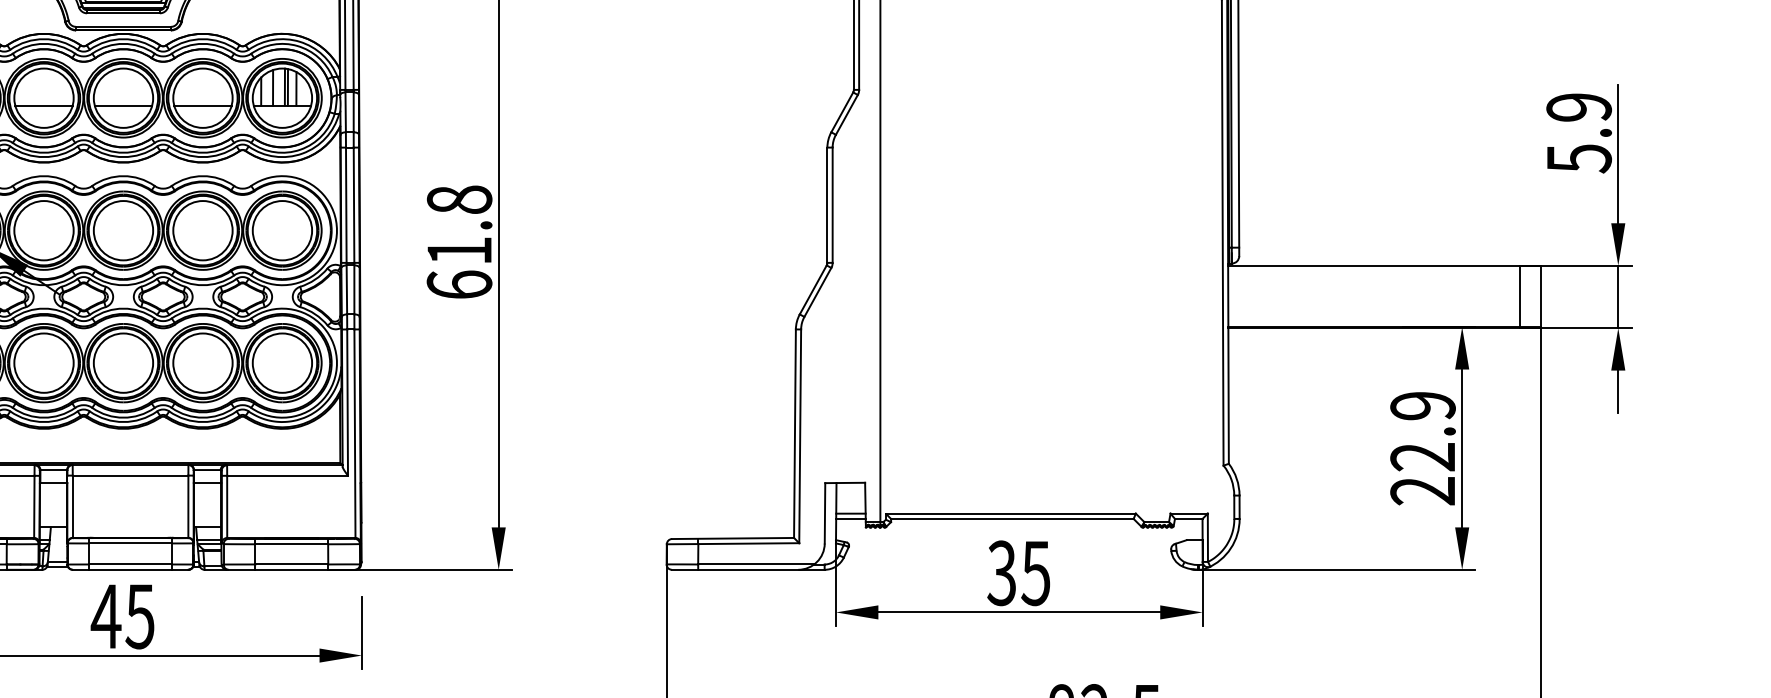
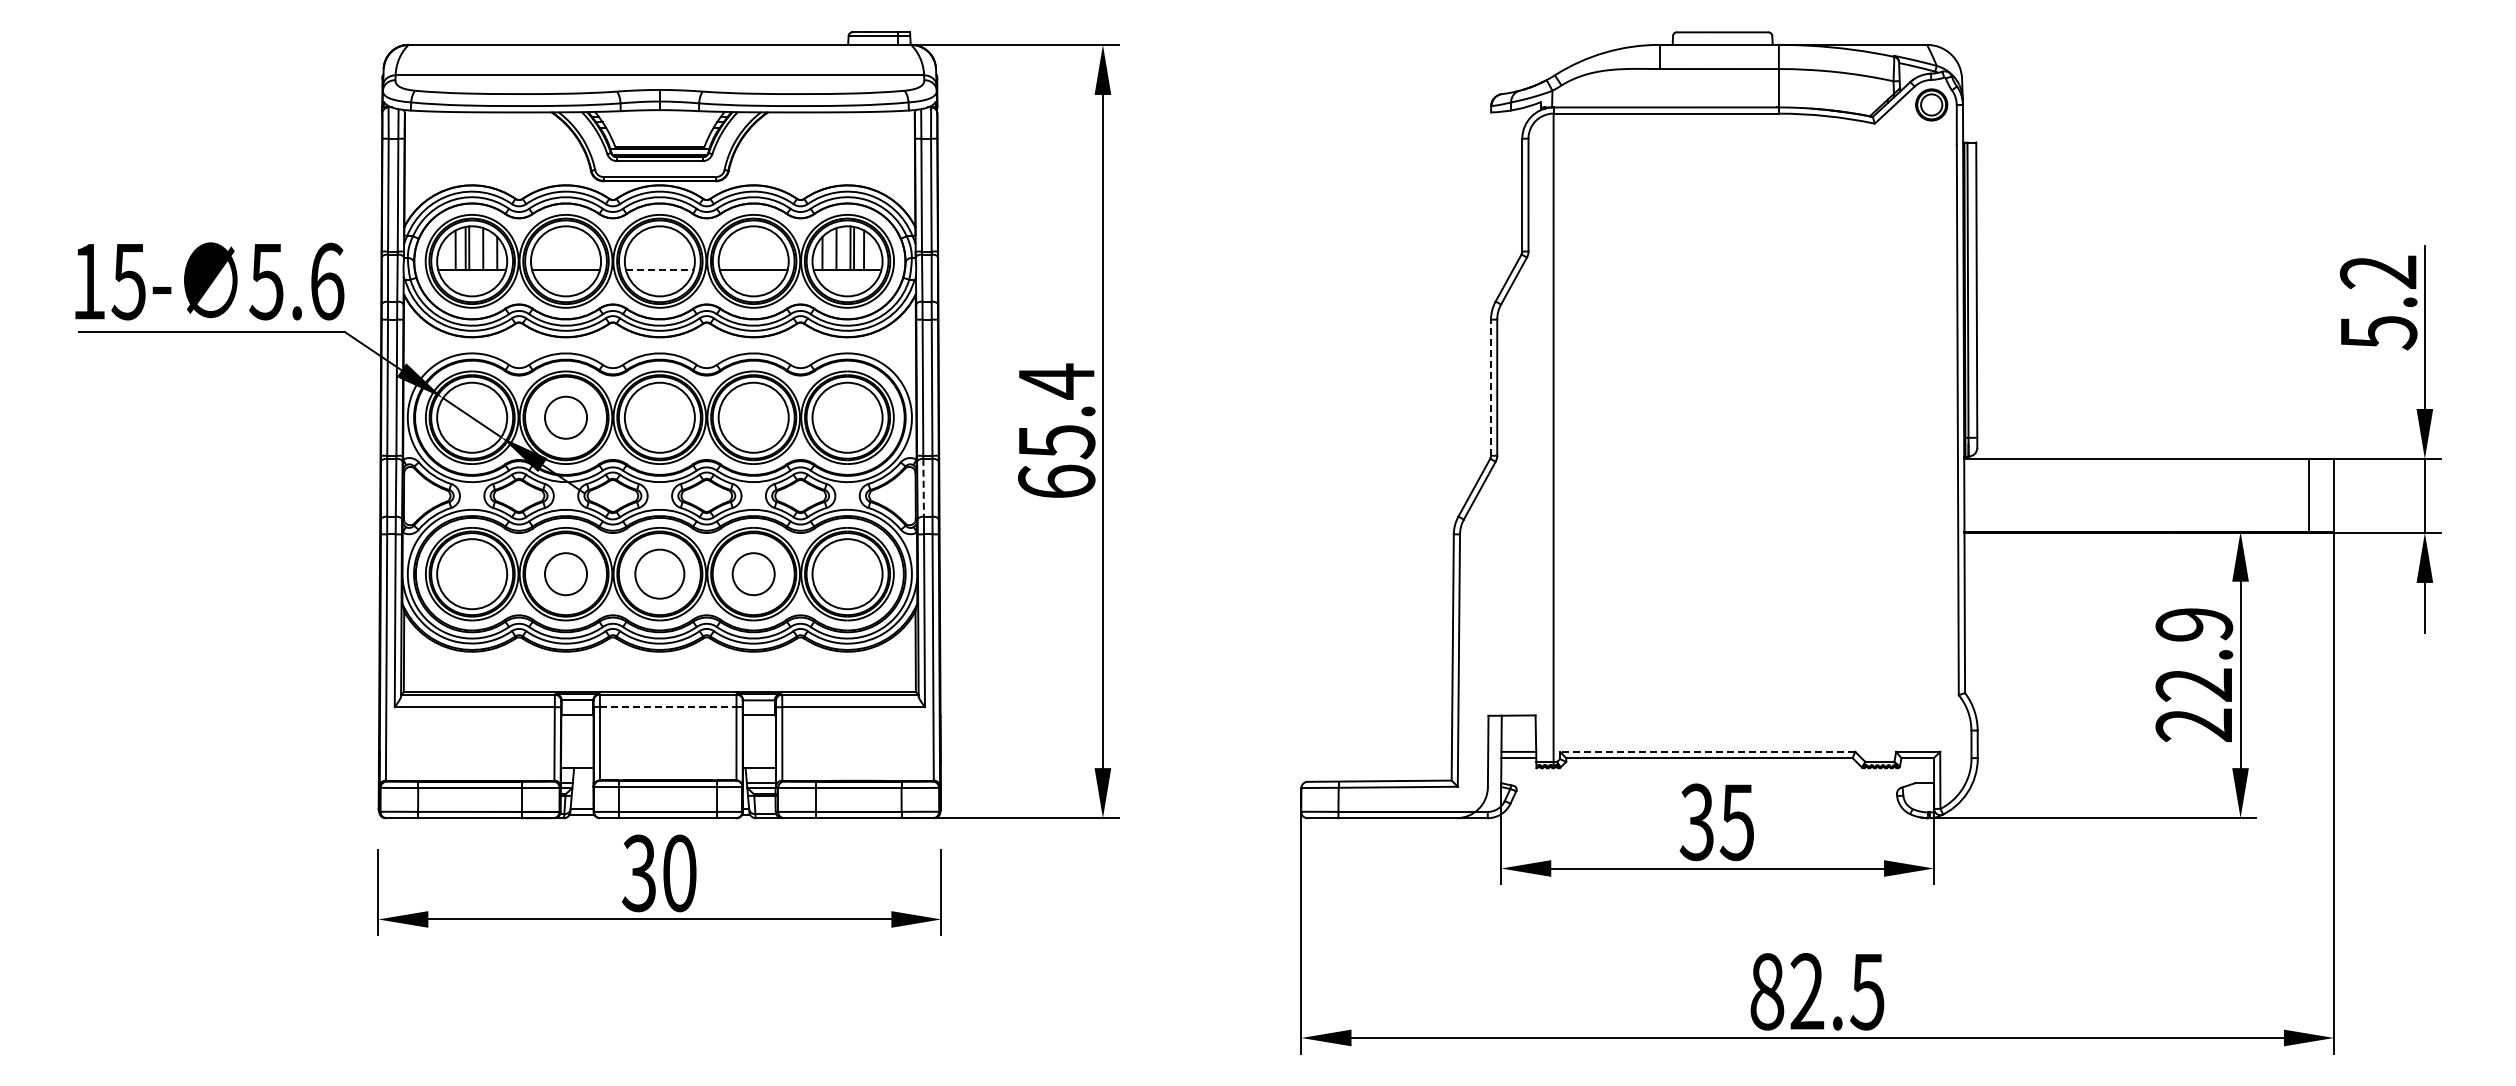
line: (123, 105) -> (659, 270), solid -> dashed
text: (1579, 107) -> (2378, 272), 5.9 -> 5.2
line: (827, 205) -> (1491, 387), solid -> dashed
text: (459, 225) -> (1056, 411), 61.8 -> 65.4
circle: (43, 230) -> (565, 417), size x0.6
line: (346, 289) -> (923, 487), solid -> dashed
circle: (43, 363) -> (565, 574), size x0.6
circle: (123, 363) -> (659, 574), size x0.7
circle: (202, 363) -> (753, 574), size x0.6
line: (130, 475) -> (668, 706), solid -> dashed
line: (1010, 513) -> (1707, 751), solid -> dashed
text: (122, 616) -> (658, 873), 45 -> 30

